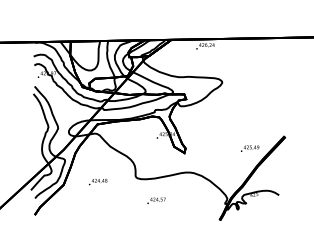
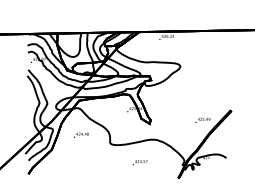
text: (98, 182) -> (81, 135), moved
text: (156, 200) -> (140, 162), moved

